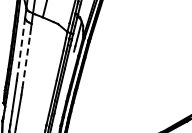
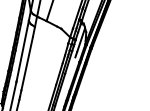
line: (21, 48) -> (23, 50), dashed -> solid
line: (26, 60) -> (27, 63), dashed -> solid

